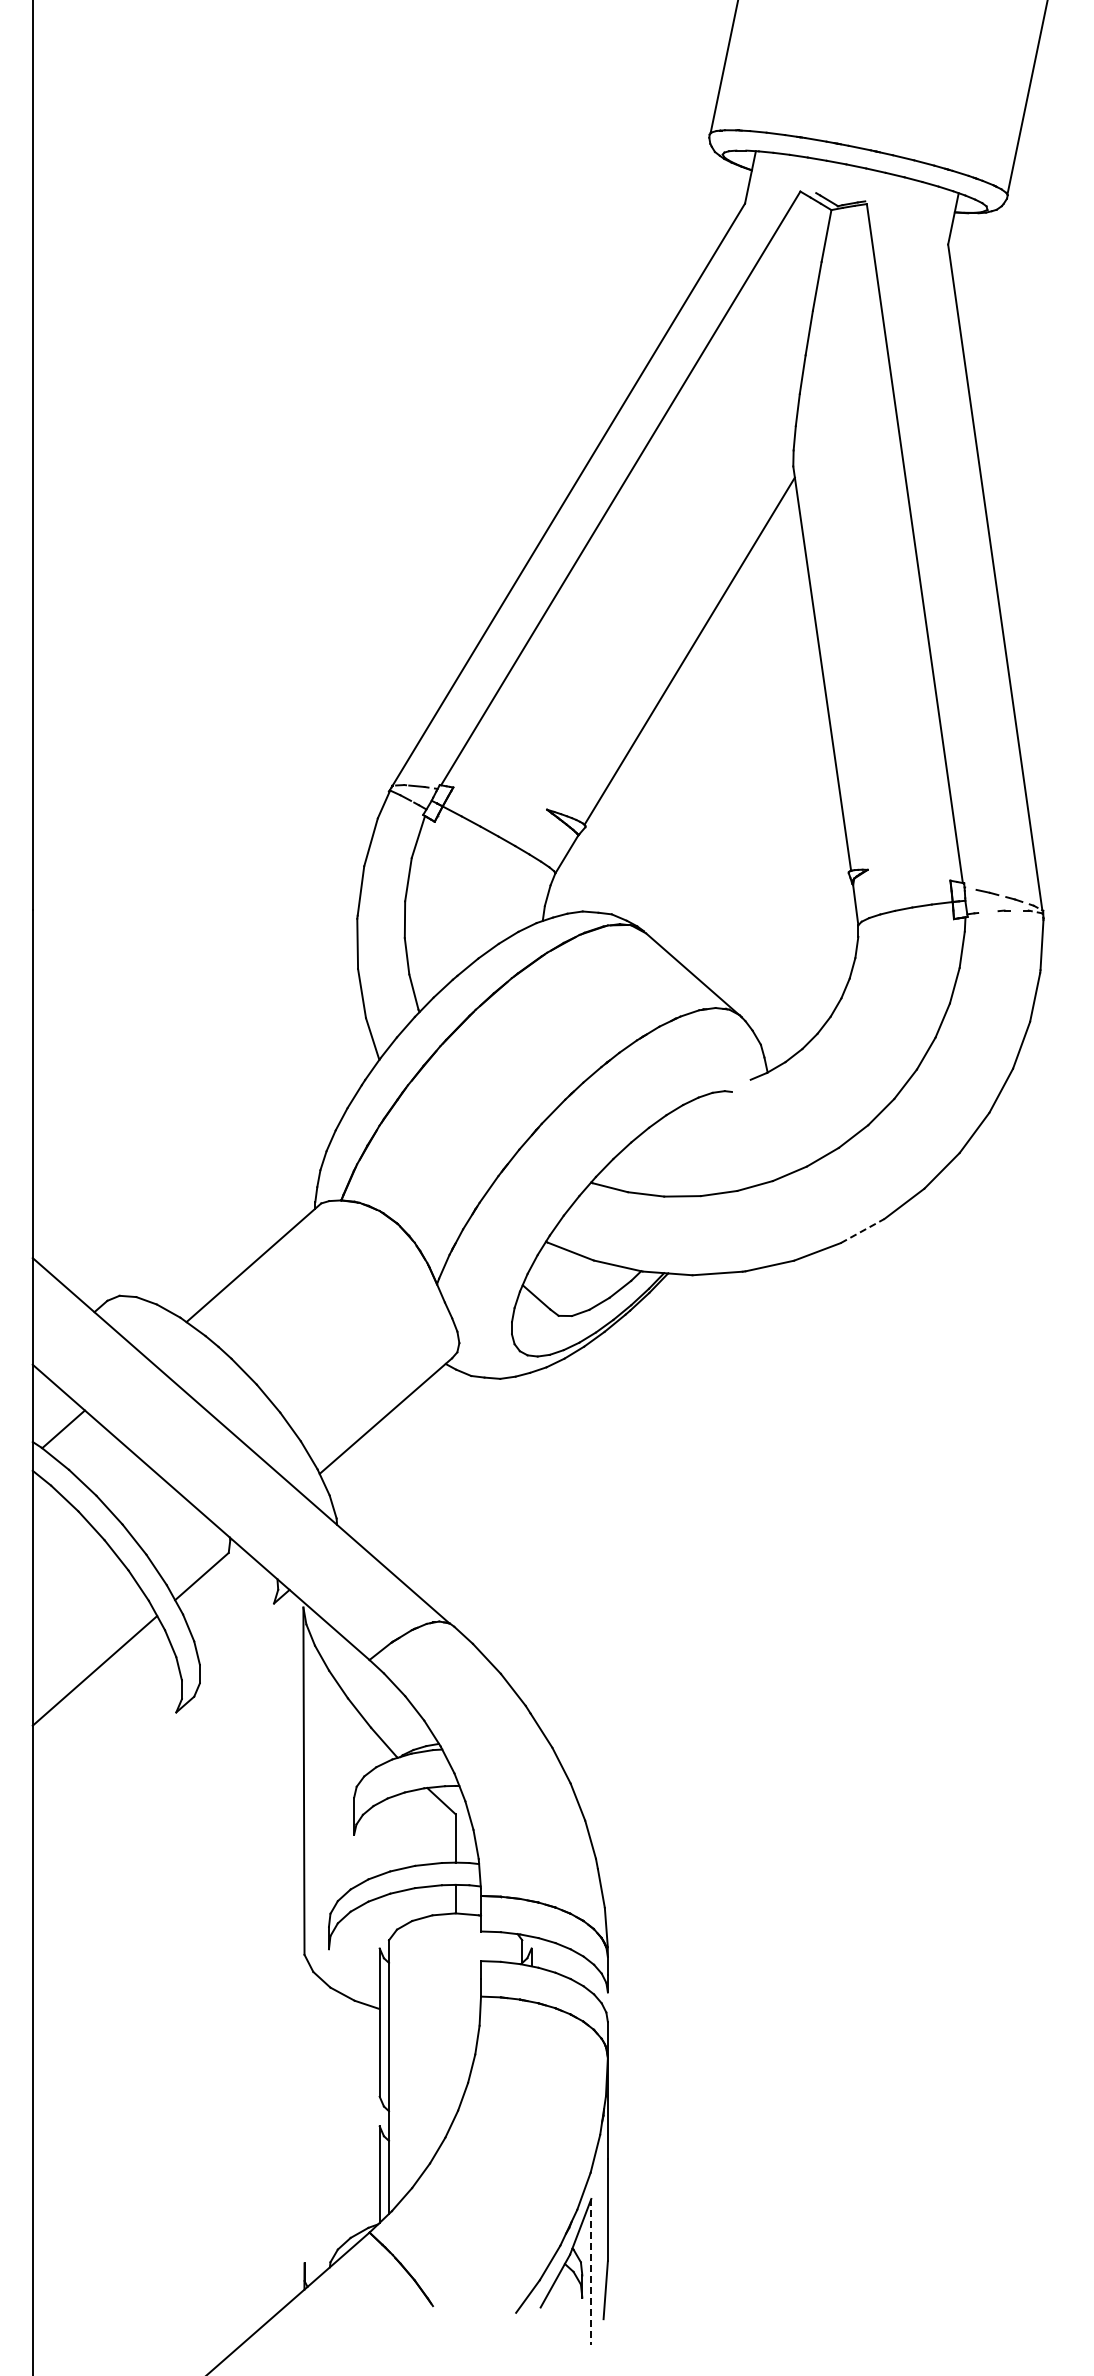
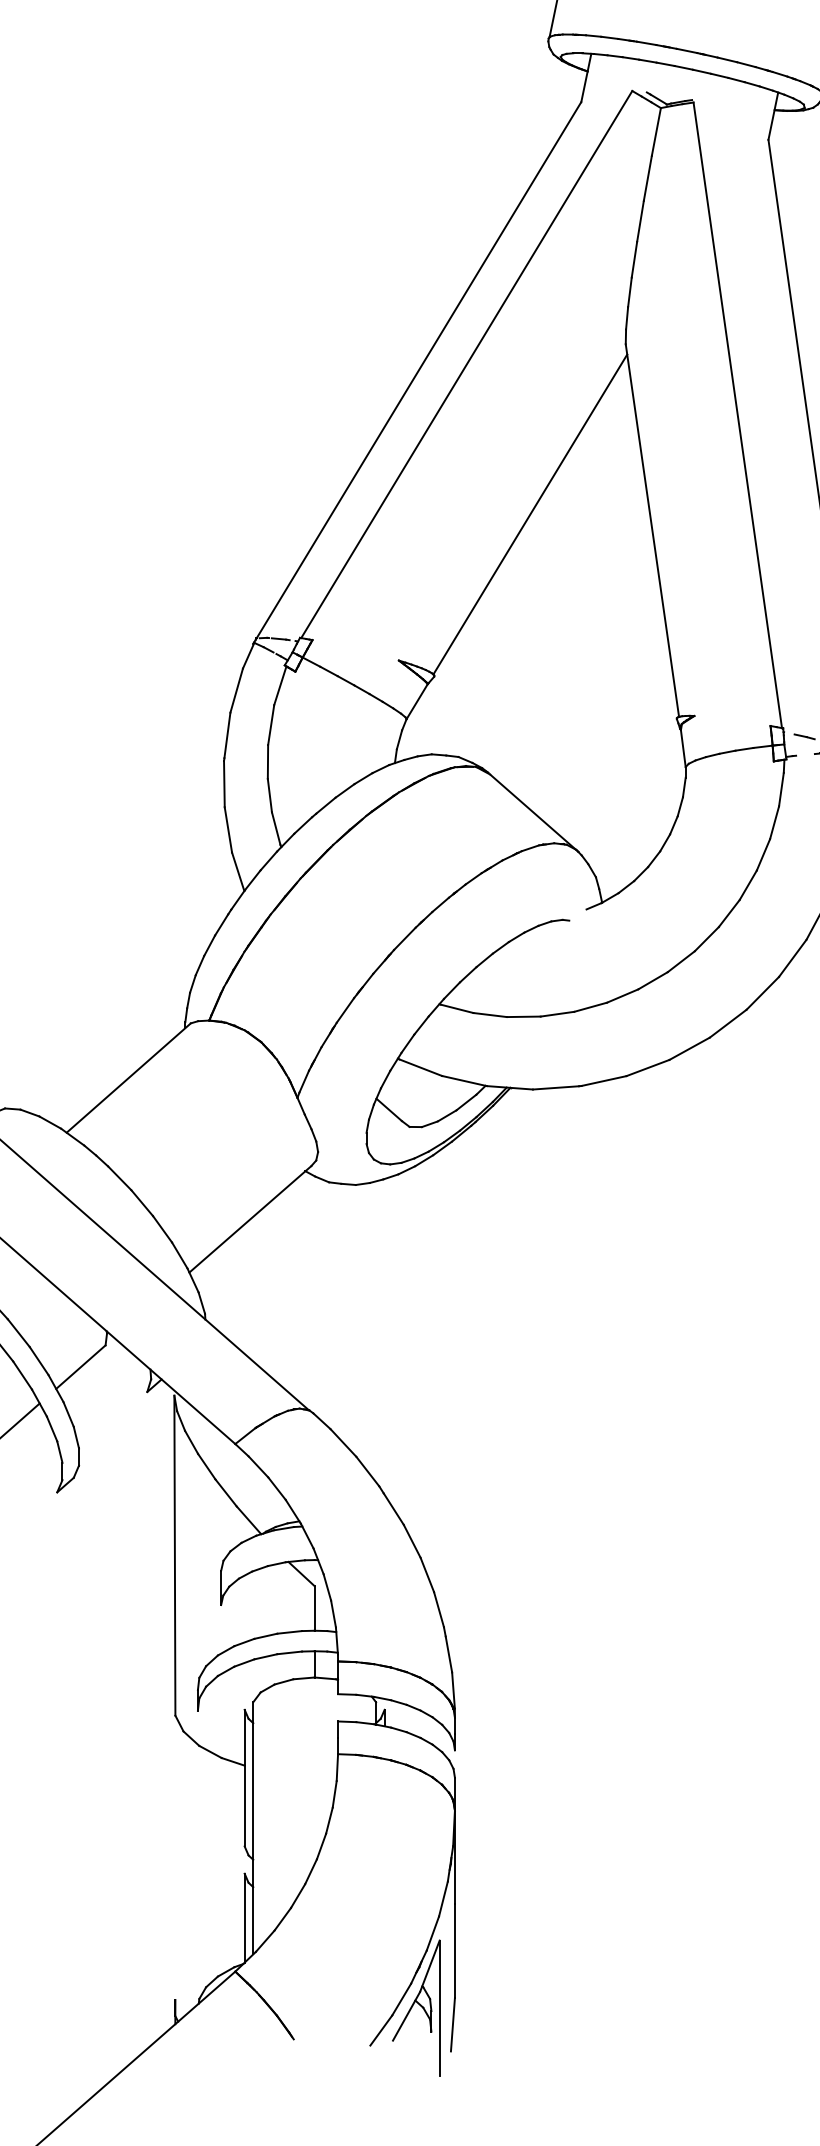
line: (863, 1230) -> (690, 1048), dashed -> solid
line: (591, 2272) -> (439, 2008), dashed -> solid

